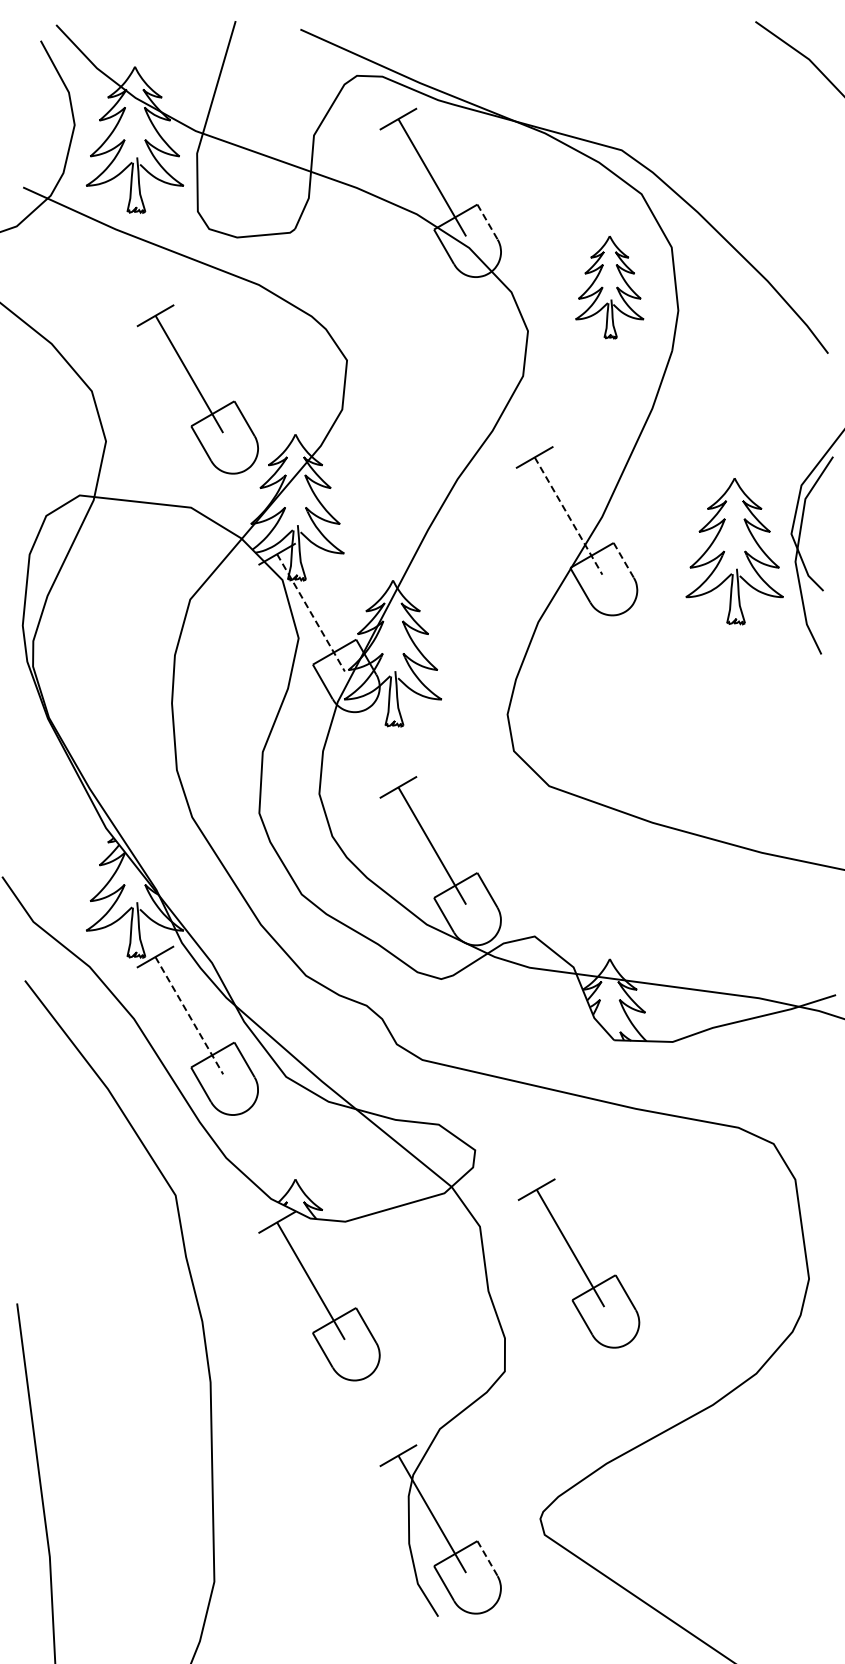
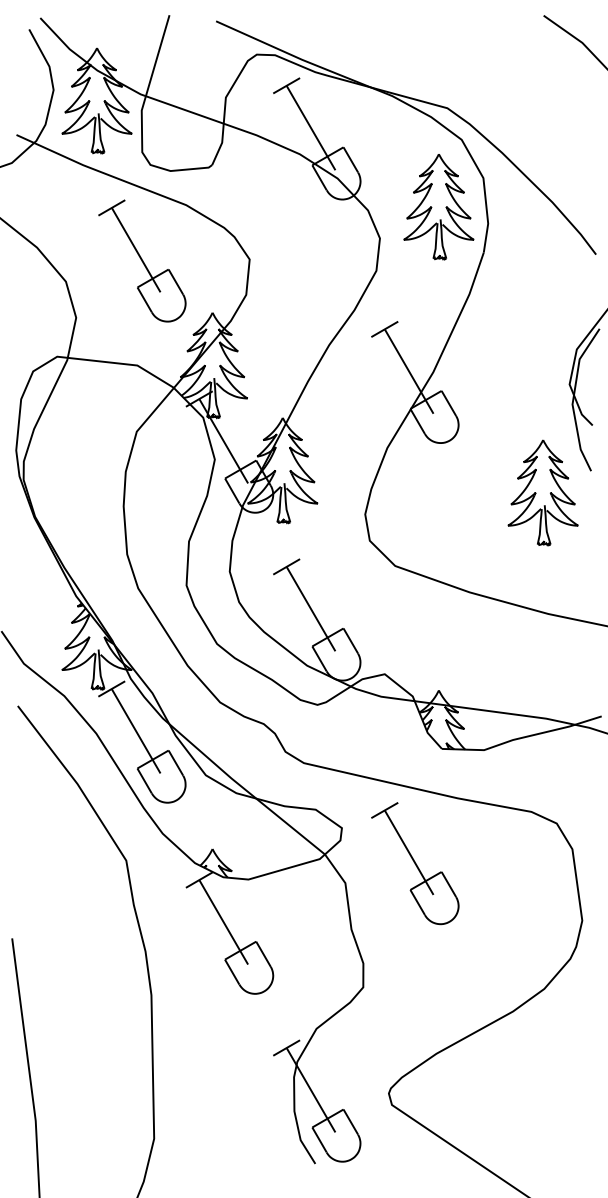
line: (487, 222) -> (350, 160), dashed -> solid
part: (609, 287) -> (438, 207), size x1.43
part: (197, 389) -> (142, 261), moved
line: (568, 516) -> (409, 371), dashed -> solid
part: (734, 551) -> (543, 492), moved
line: (624, 560) -> (449, 403), dashed -> solid
line: (311, 612) -> (224, 440), dashed -> solid
line: (189, 1015) -> (136, 731), dashed -> solid
part: (578, 1263) -> (414, 863), moved
line: (487, 1559) -> (350, 1122), dashed -> solid

